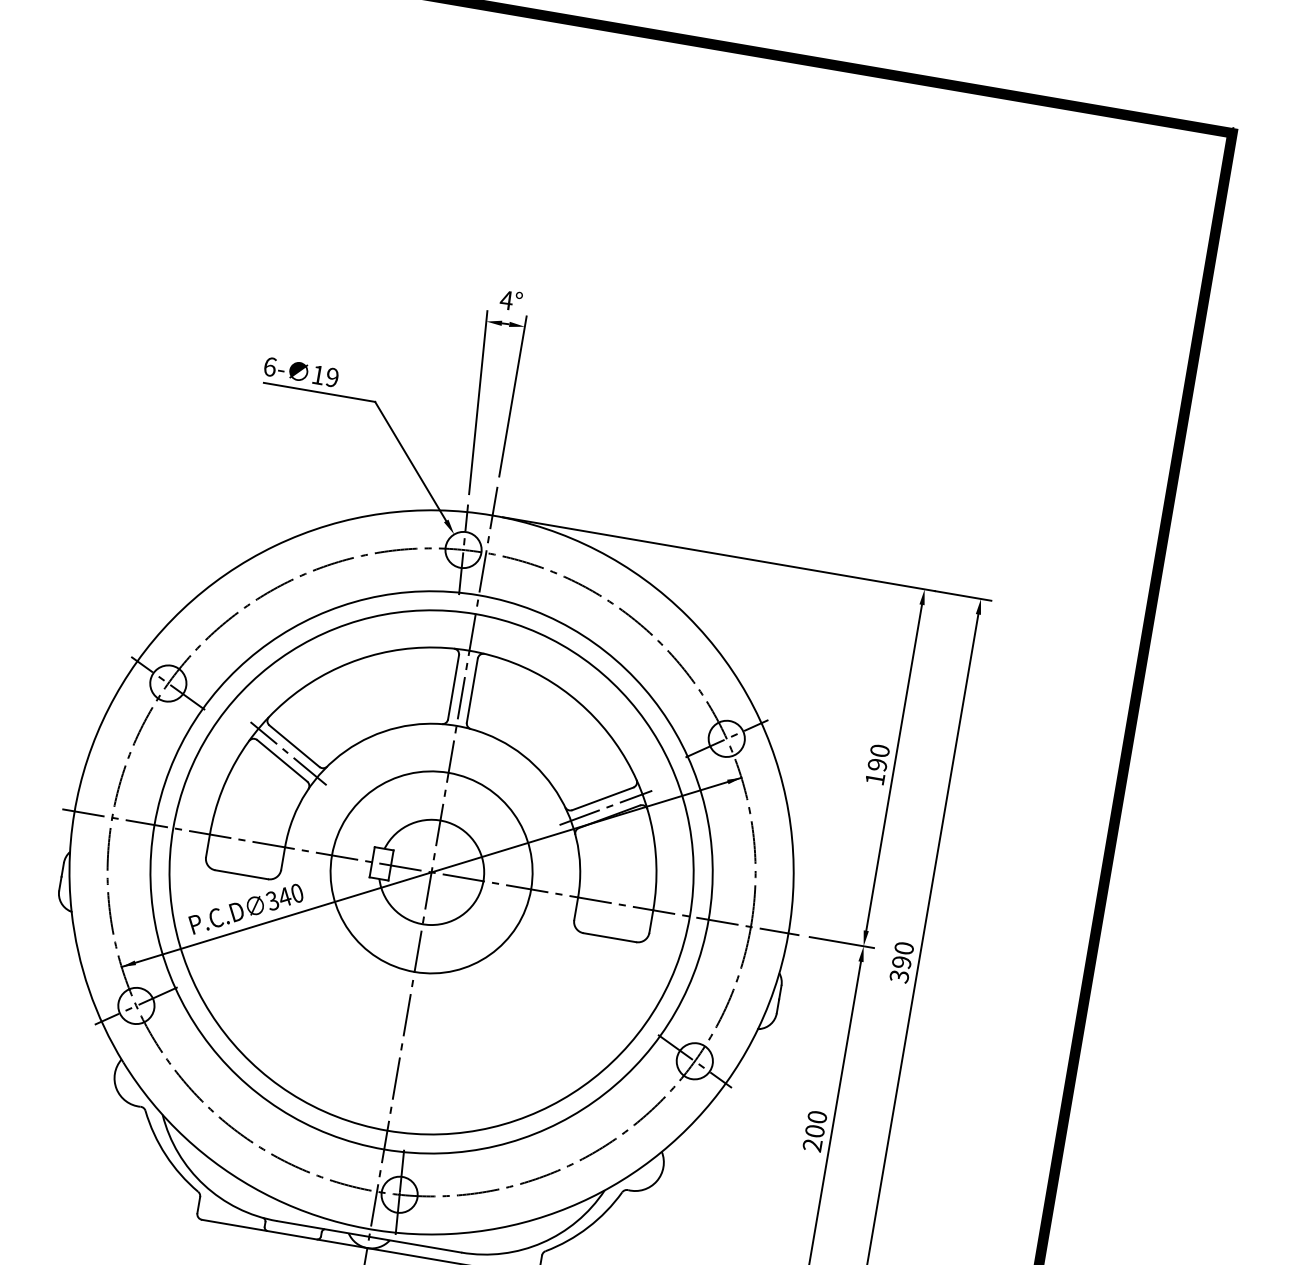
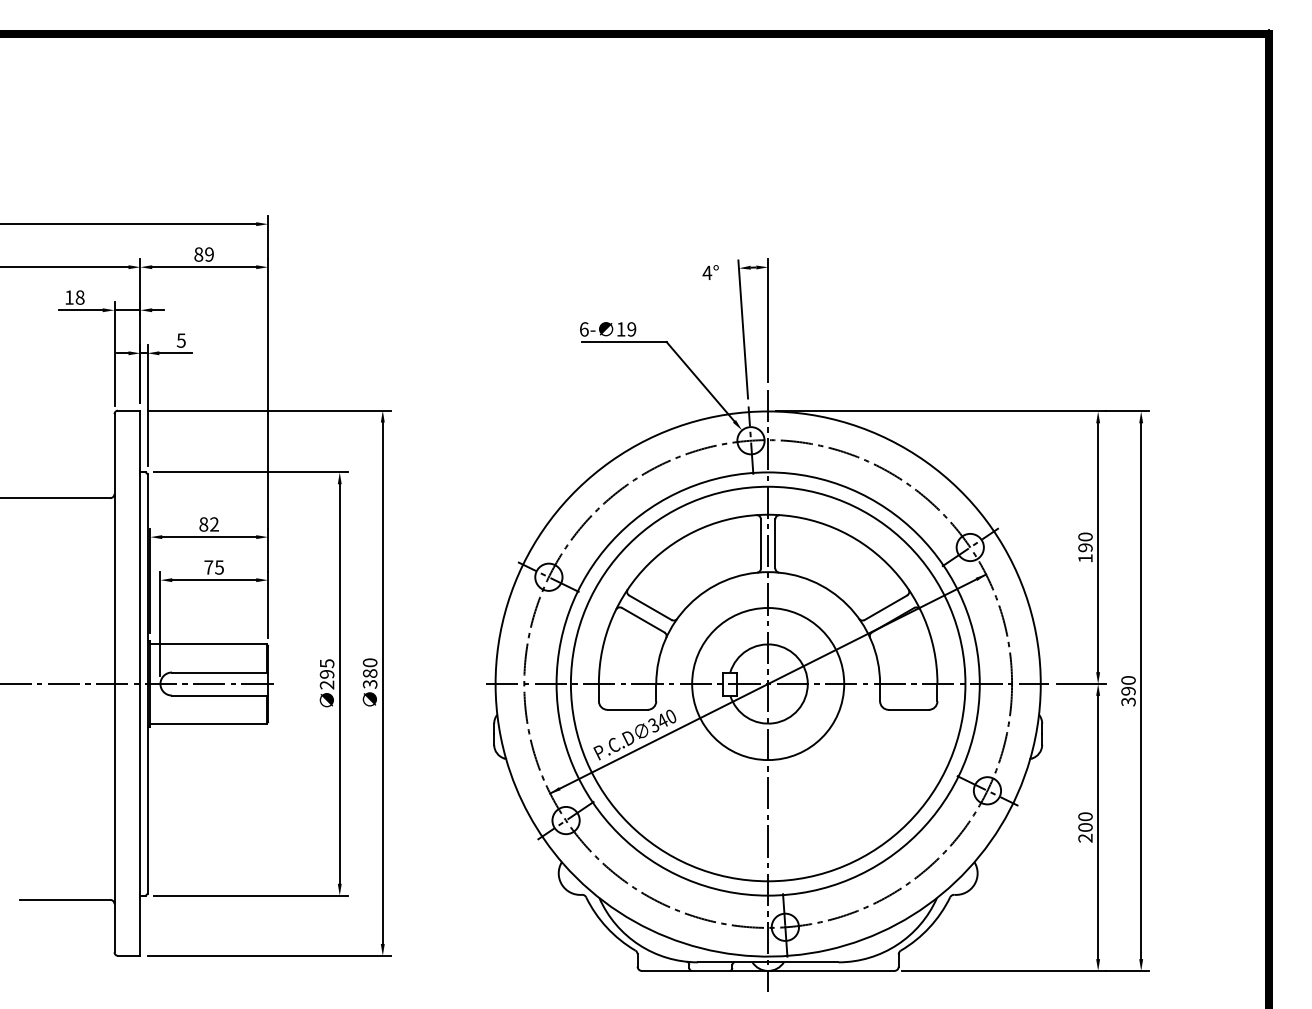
text: (510, 300) -> (710, 272), moved
line: (288, 752) -> (646, 613), removed
line: (606, 807) -> (889, 613), removed

